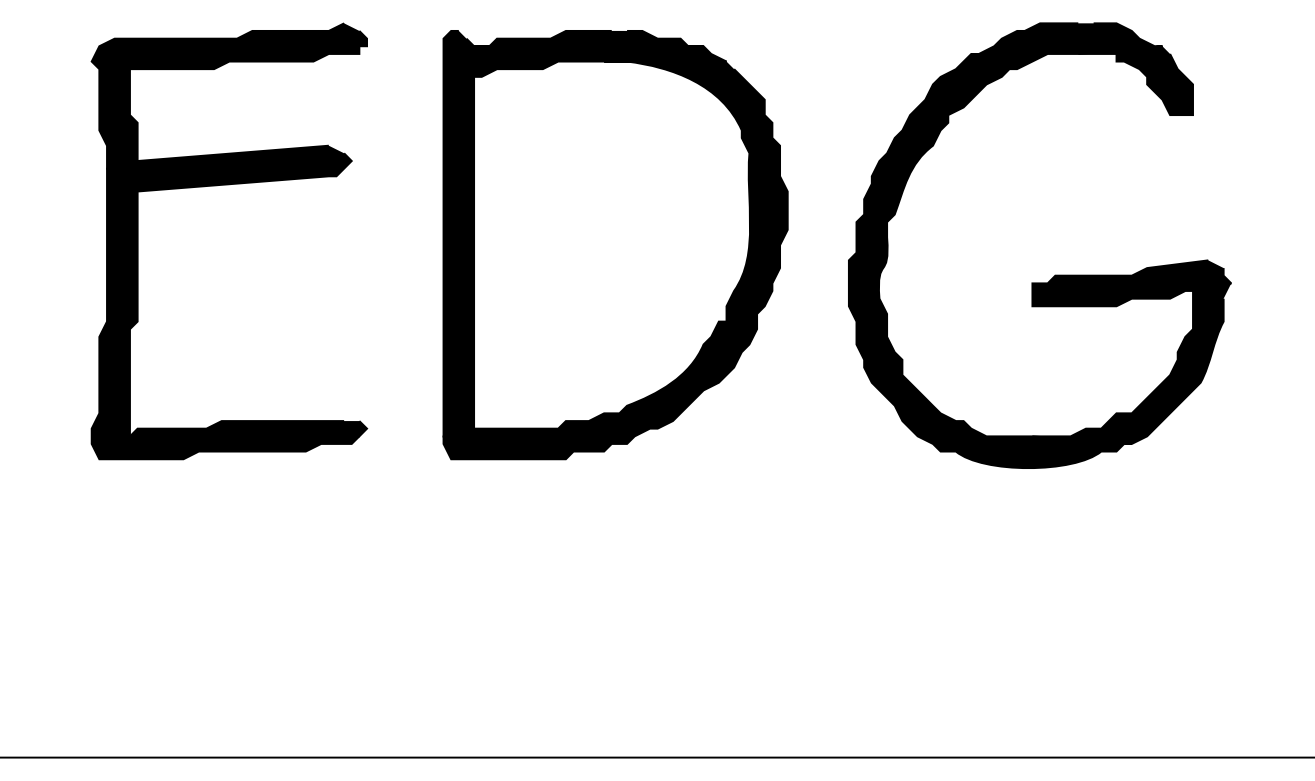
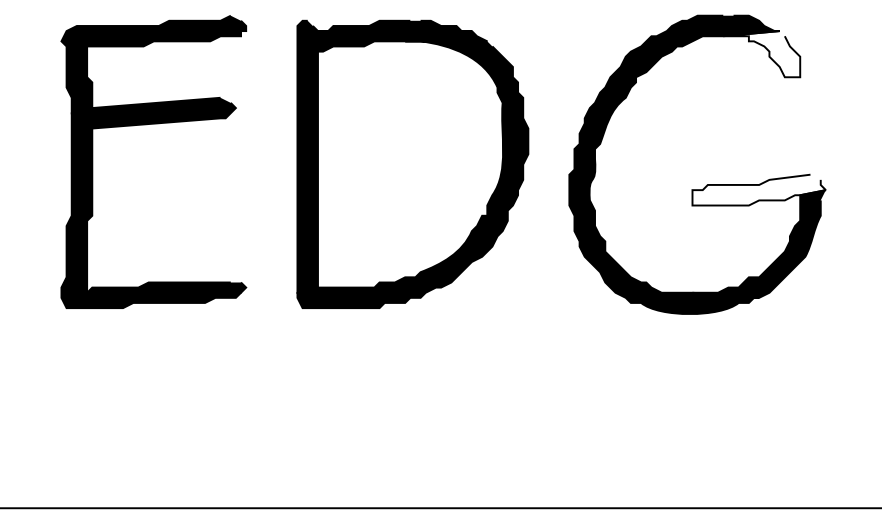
fill: (1135, 81) -> (761, 54), removed
fill: (1130, 282) -> (758, 189), removed

